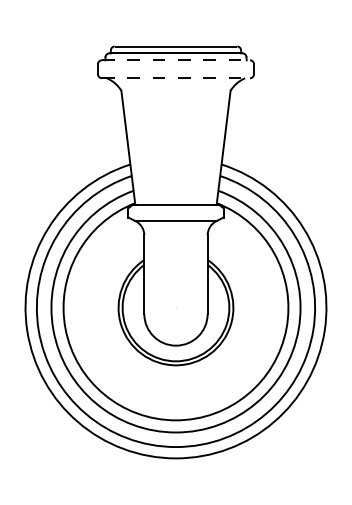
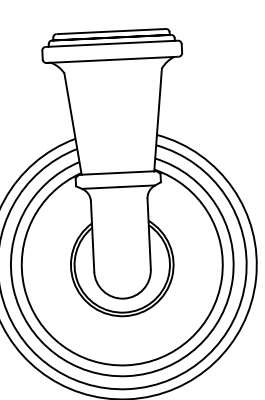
line: (176, 60) -> (112, 43), dashed -> solid
line: (176, 78) -> (113, 60), dashed -> solid

